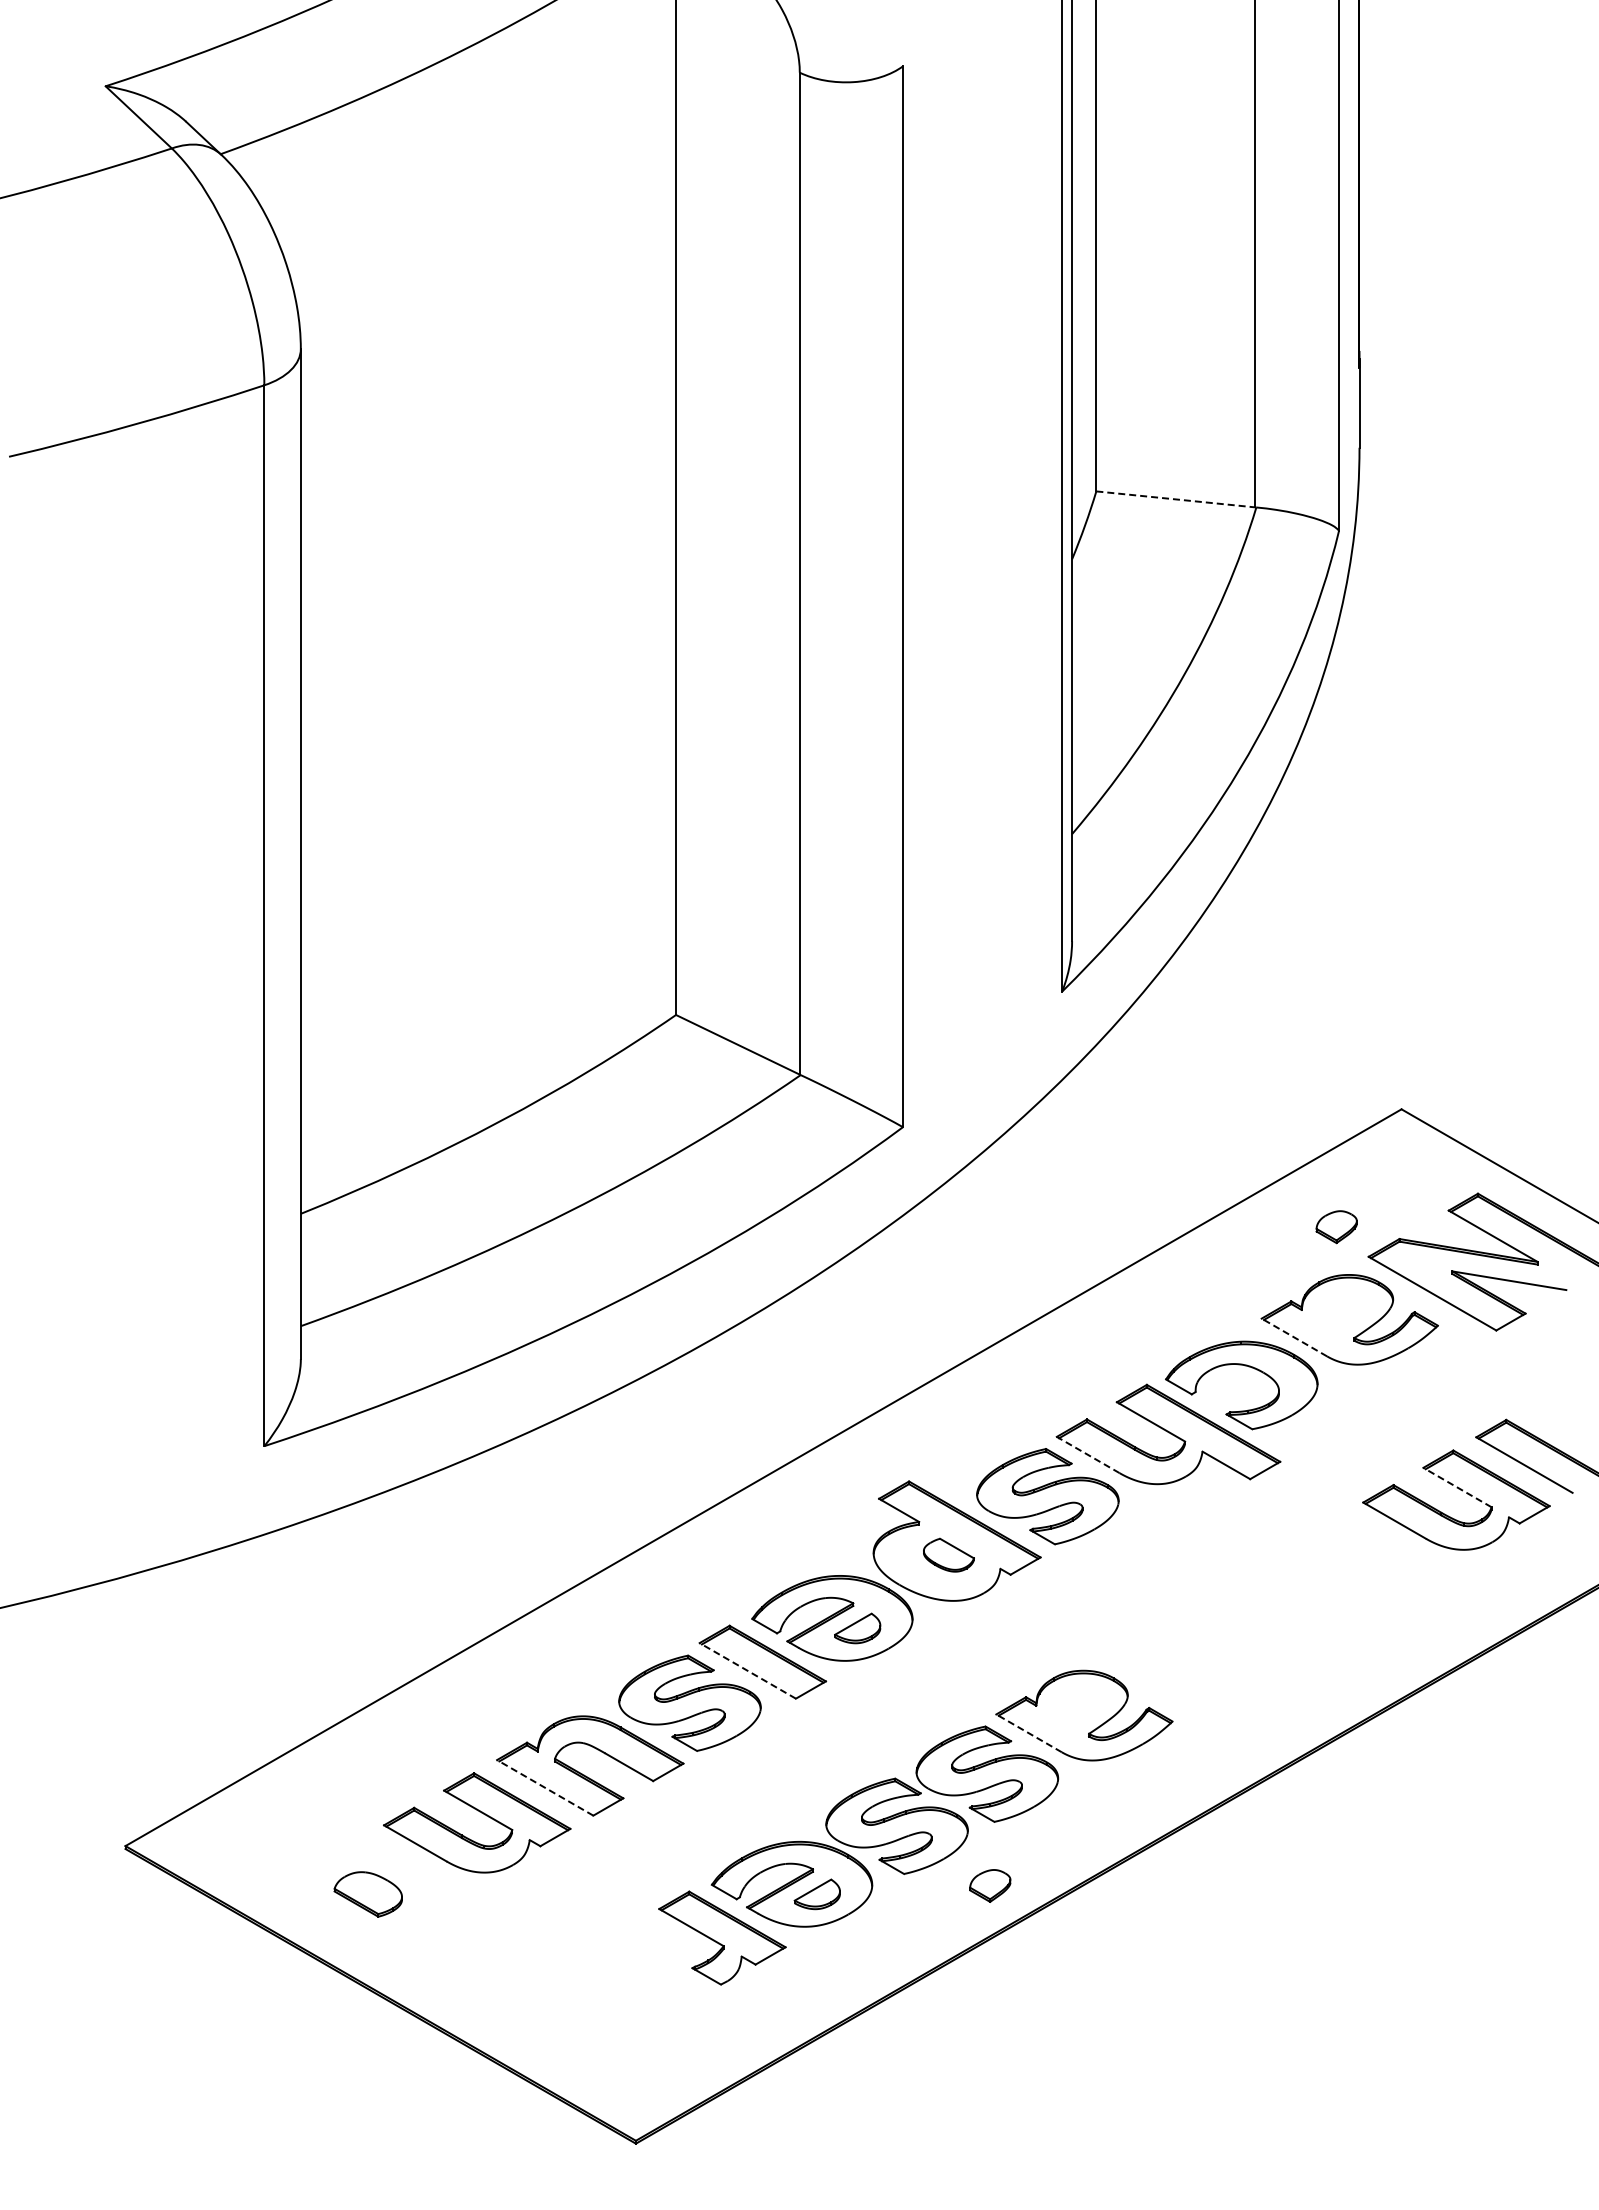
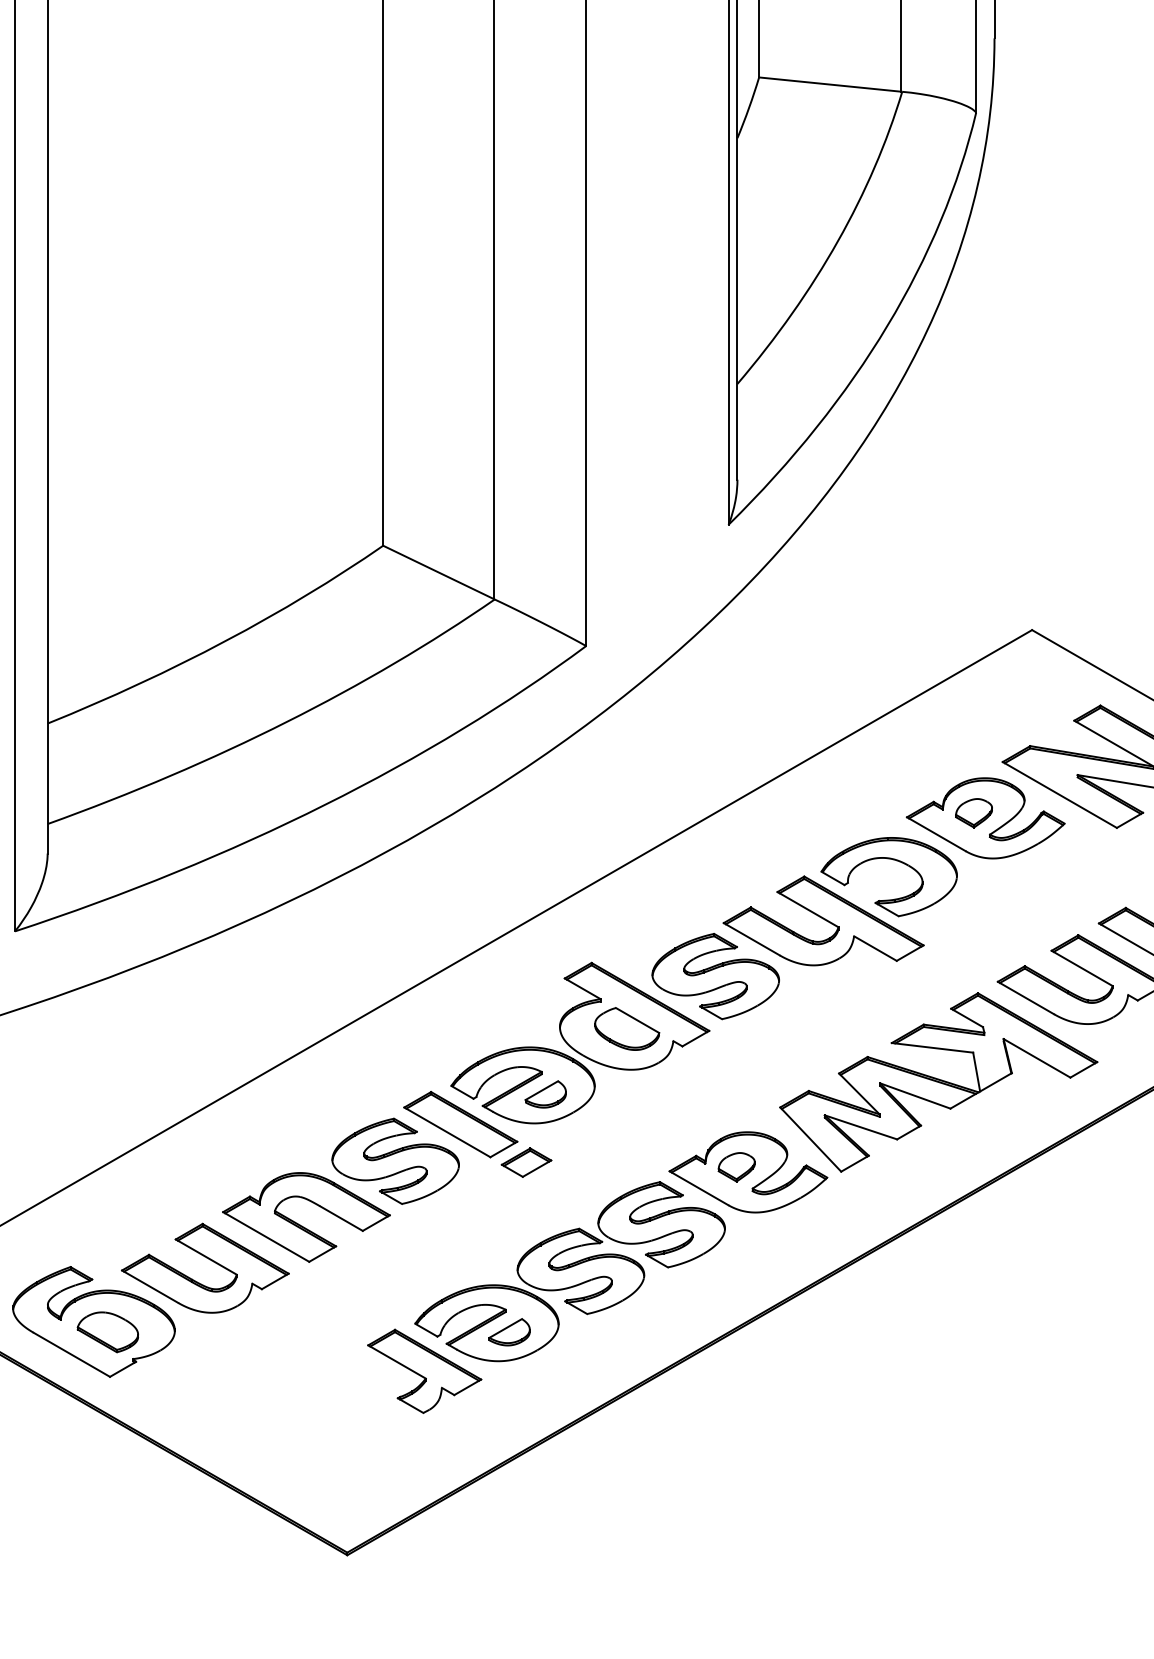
line: (1175, 499) -> (829, 84), dashed -> solid
part: (1336, 1227) -> (973, 813), moved
line: (1294, 1337) -> (936, 834), dashed -> solid
line: (1087, 1454) -> (751, 938), dashed -> solid
line: (1457, 1487) -> (1082, 968), dashed -> solid
part: (948, 1554) -> (626, 1028), size x1.43
part: (1296, 1614) -> (938, 1081), added
line: (747, 1670) -> (447, 1132), dashed -> solid
part: (835, 1704) -> (525, 1162), added
line: (1029, 1733) -> (699, 1188), dashed -> solid
line: (545, 1787) -> (266, 1236), dashed -> solid
part: (352, 1882) -> (93, 1321), added
part: (990, 1885) -> (736, 1166), moved

